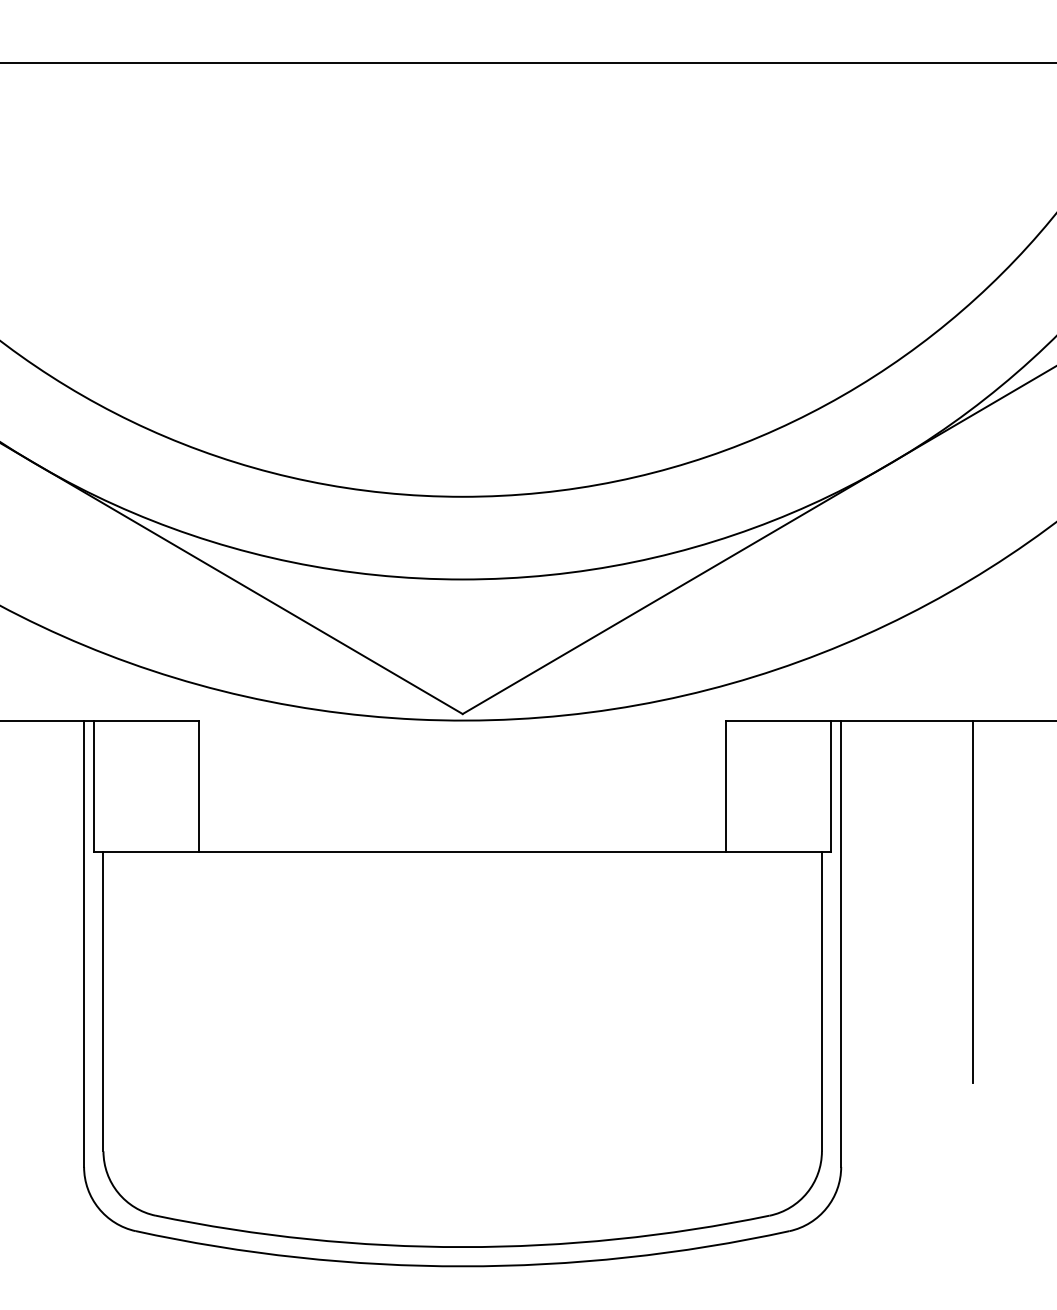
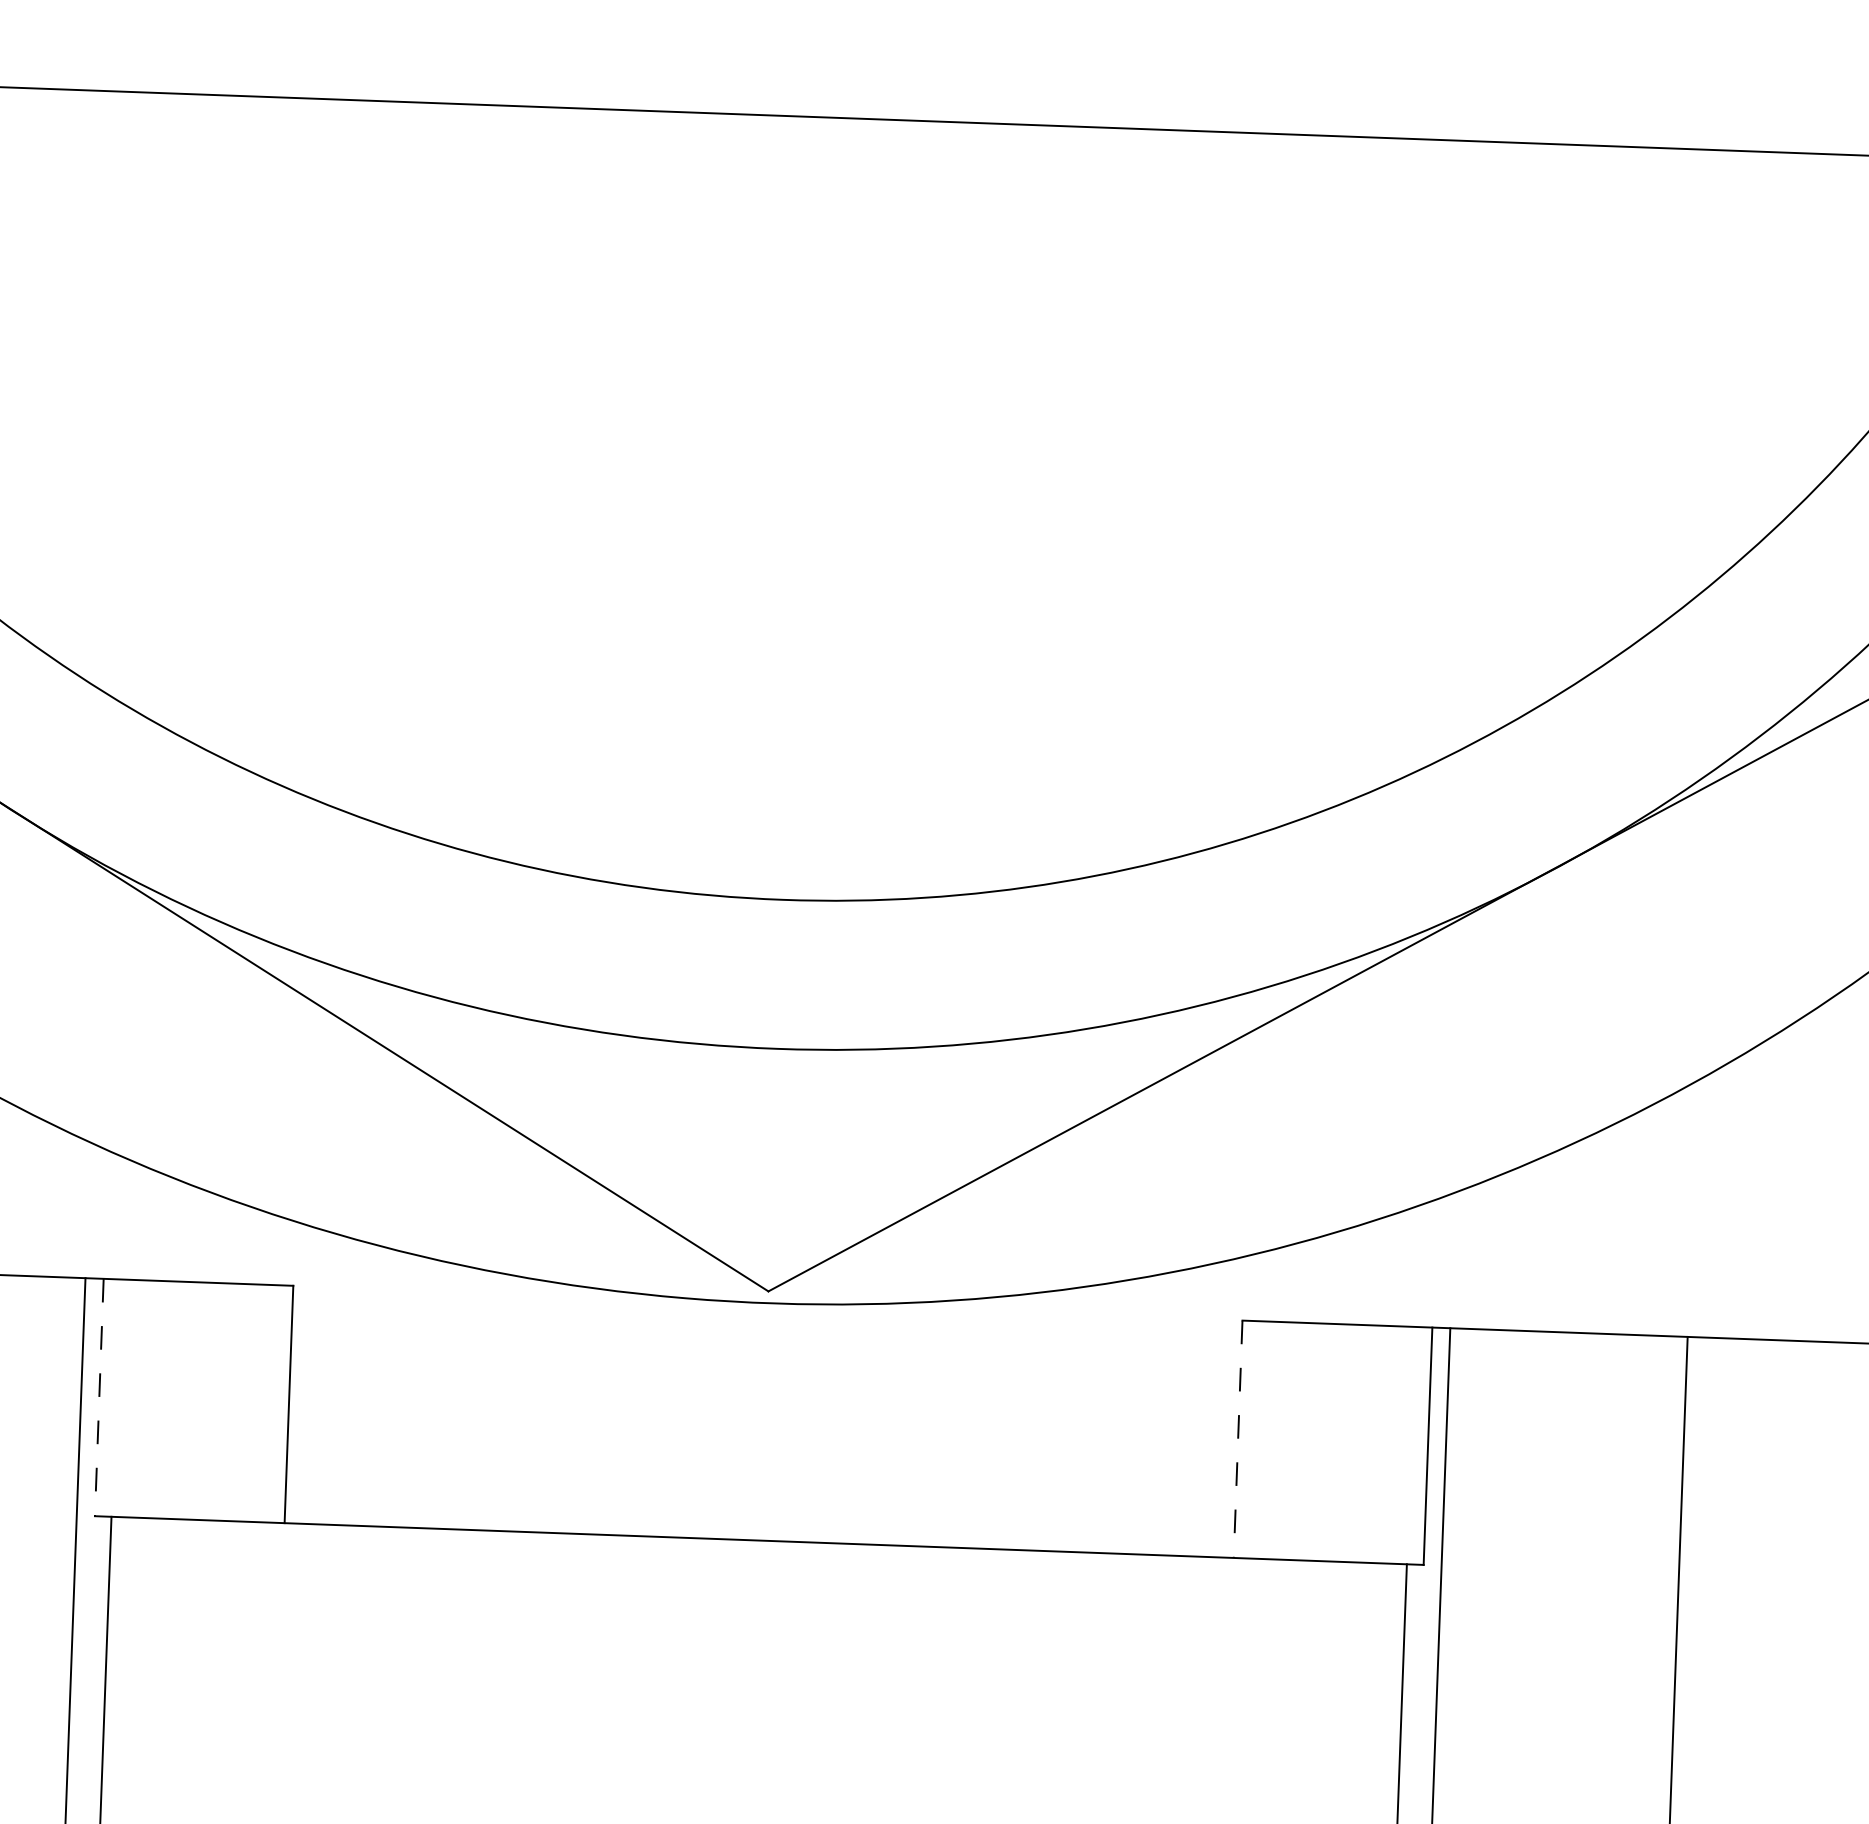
line: (94, 786) -> (99, 1397), solid -> dashed
line: (725, 786) -> (1237, 1439), solid -> dashed

